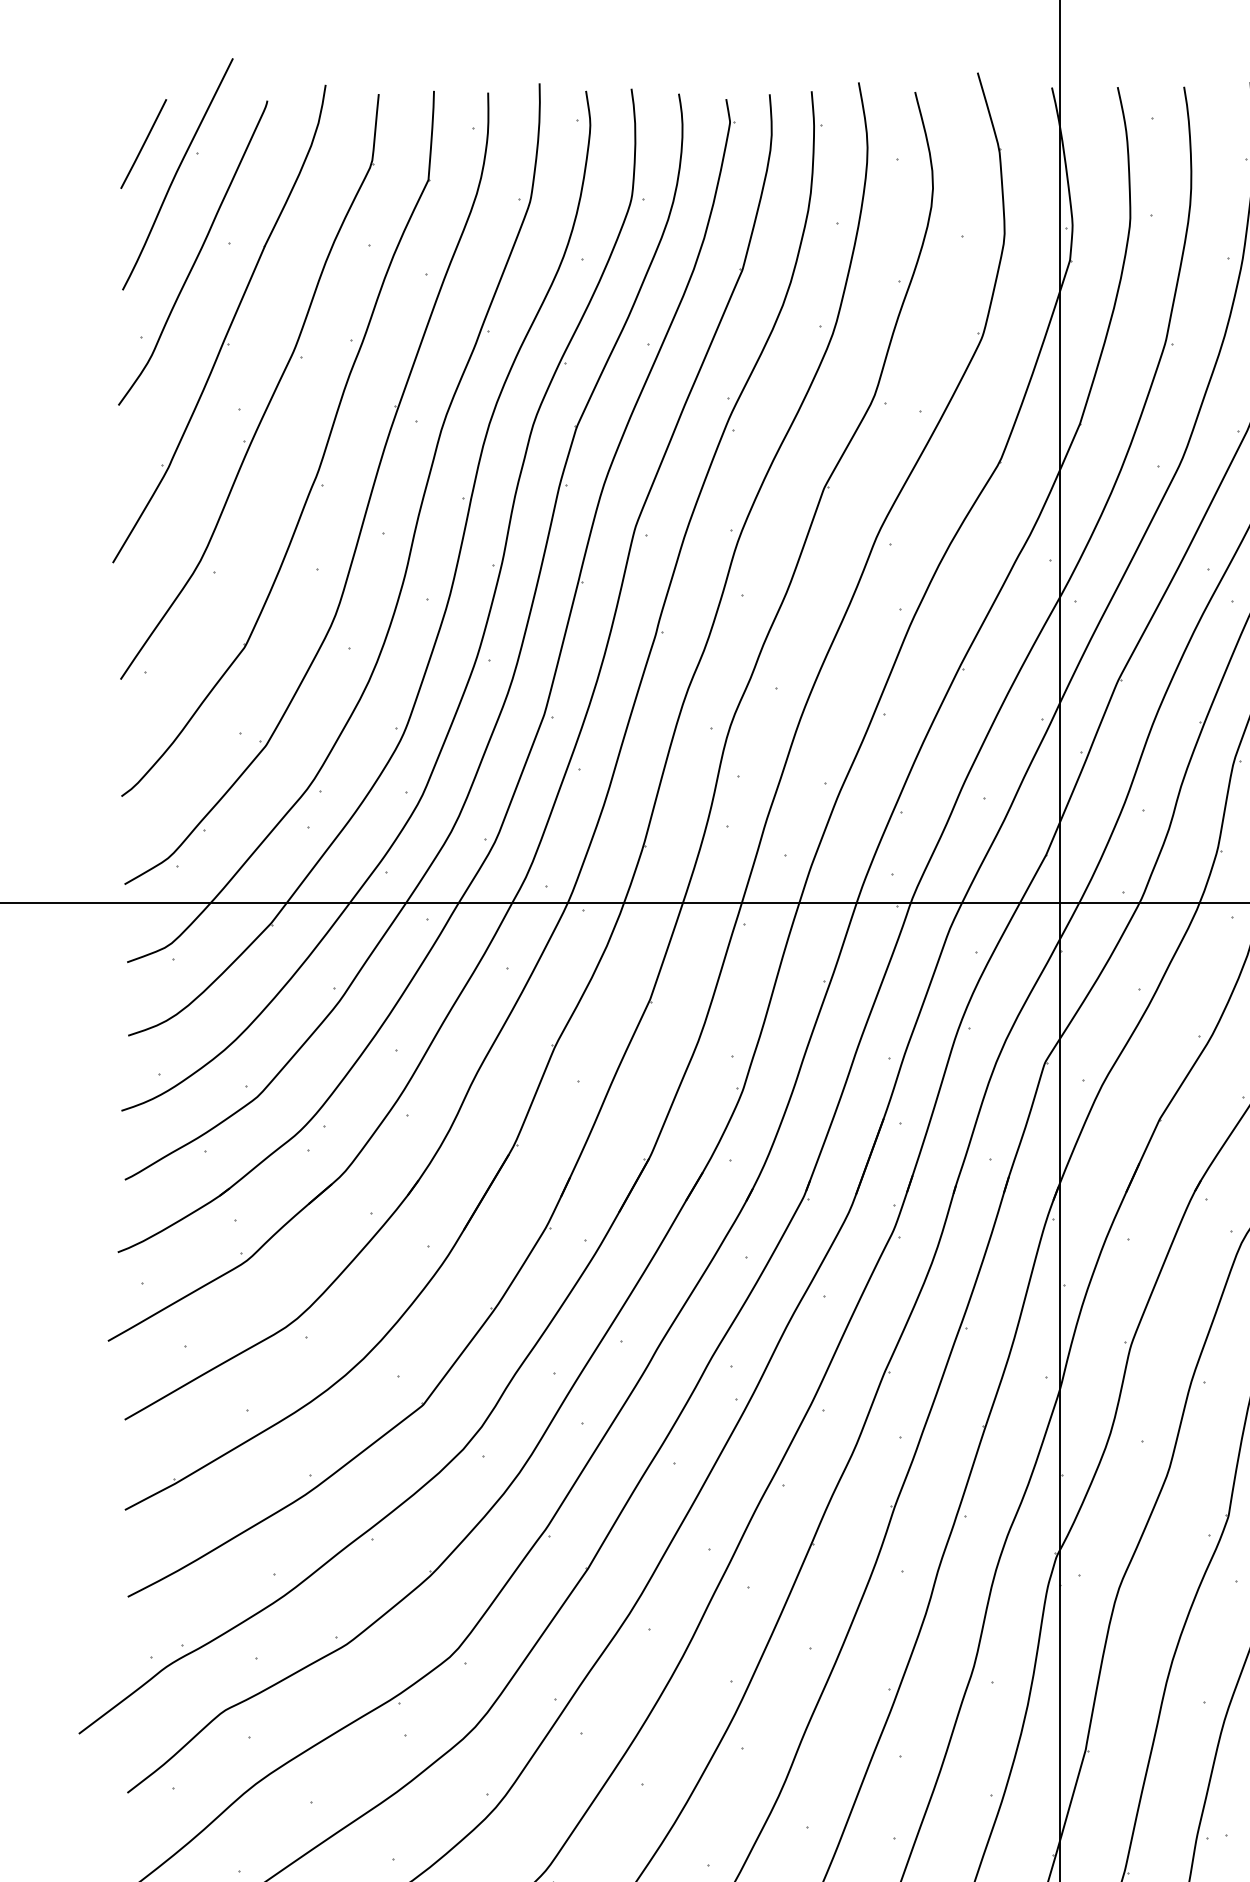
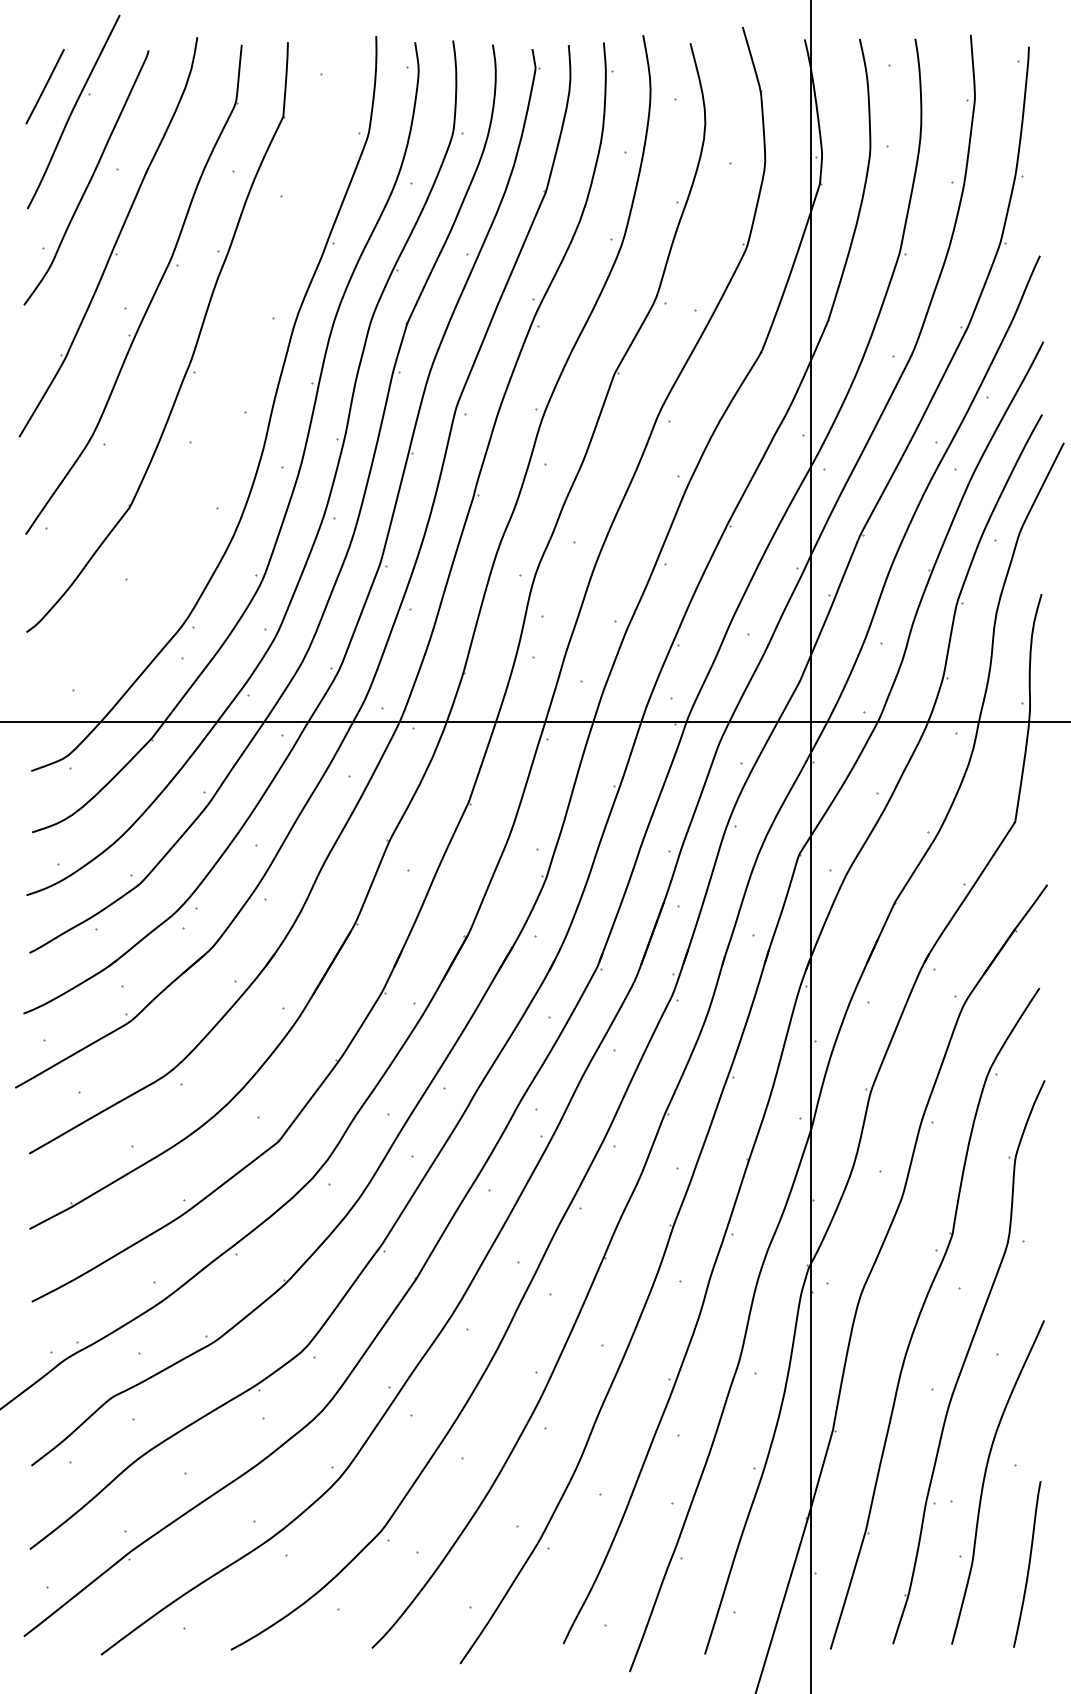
part: (366, 504) -> (231, 388), removed

